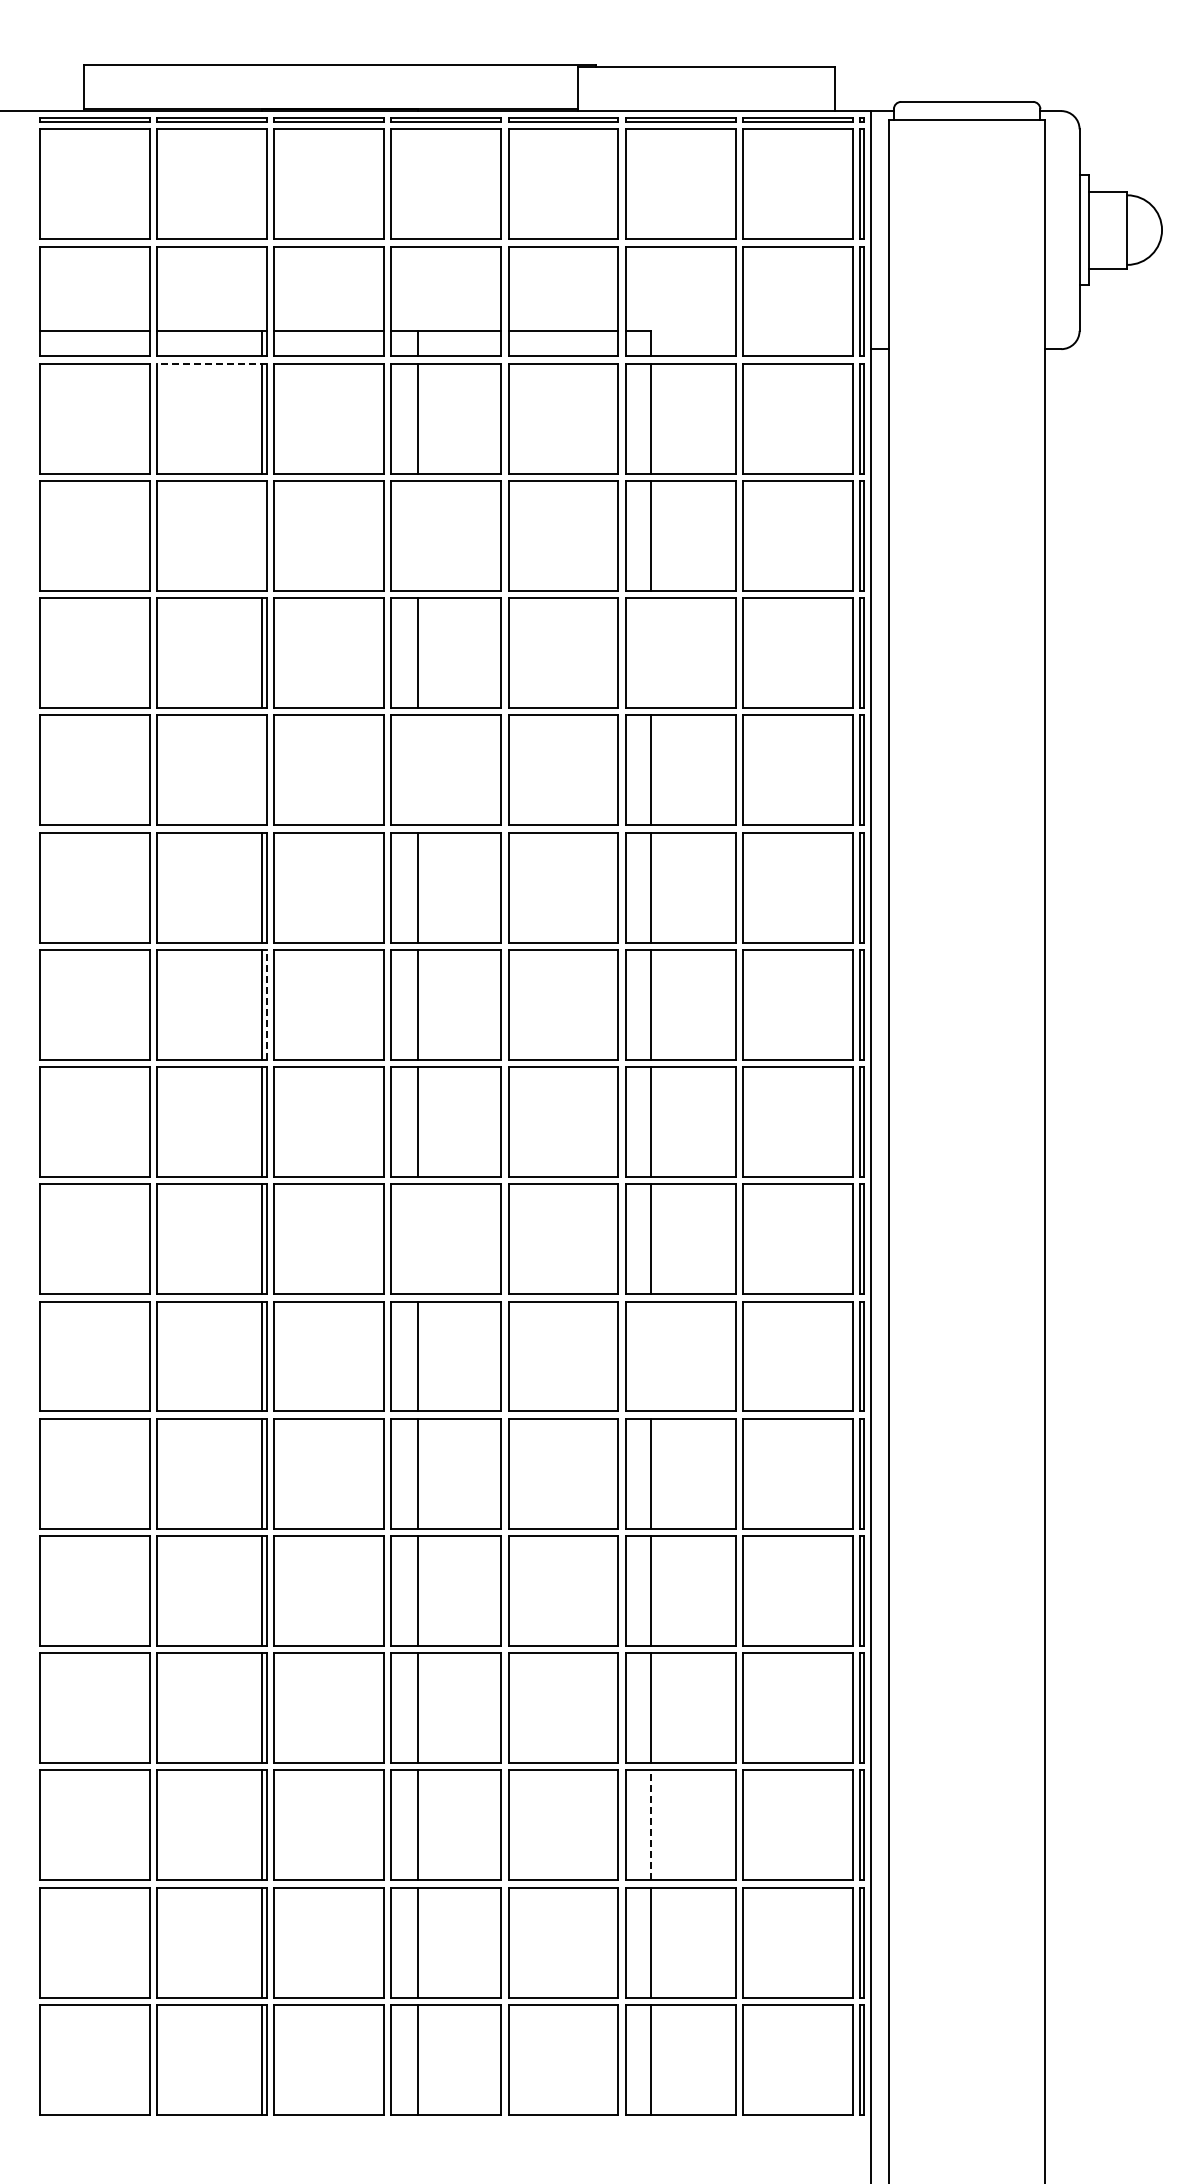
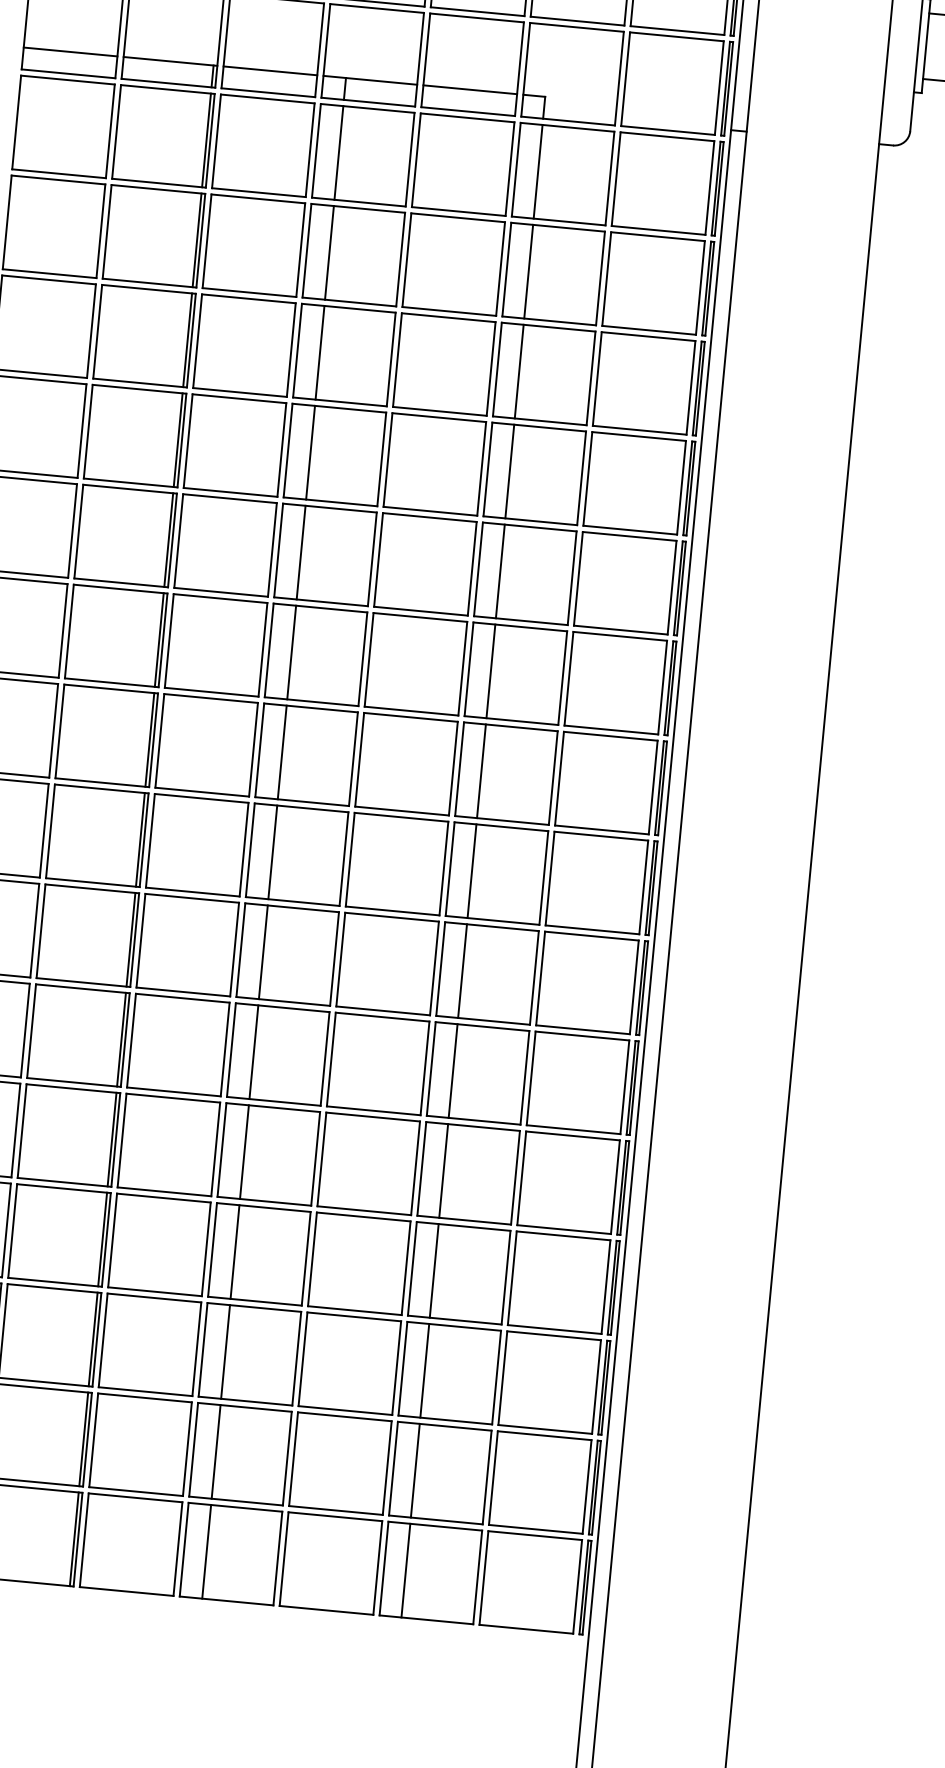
line: (211, 363) -> (167, 89), dashed -> solid
line: (262, 535) -> (197, 239), added
line: (417, 535) -> (329, 252), added
line: (651, 653) -> (519, 371), added
line: (262, 770) -> (178, 440), added
line: (417, 770) -> (310, 452), added
line: (266, 1004) -> (162, 640), dashed -> solid
line: (417, 1239) -> (272, 852), added
line: (651, 1356) -> (462, 971), added
line: (651, 1825) -> (424, 1370), dashed -> solid

